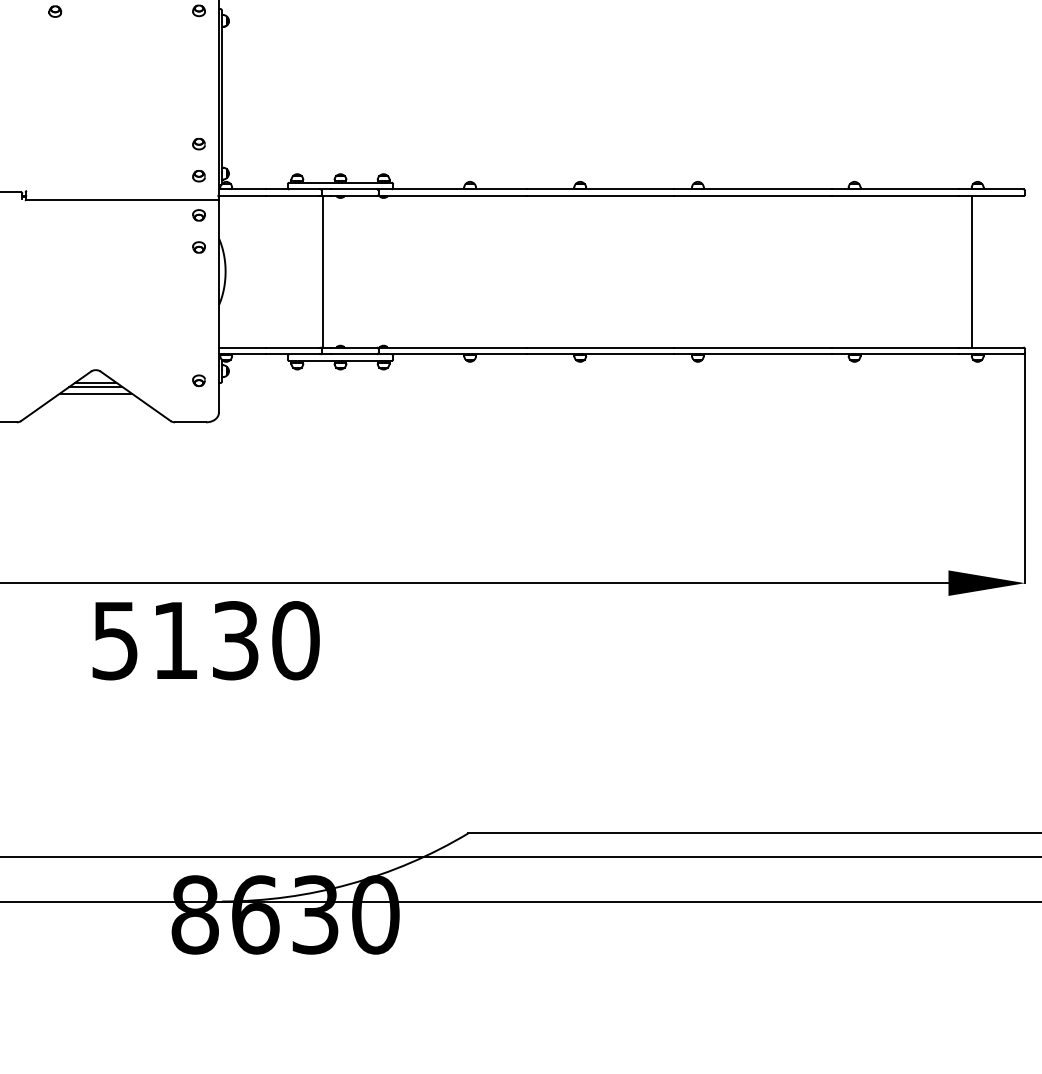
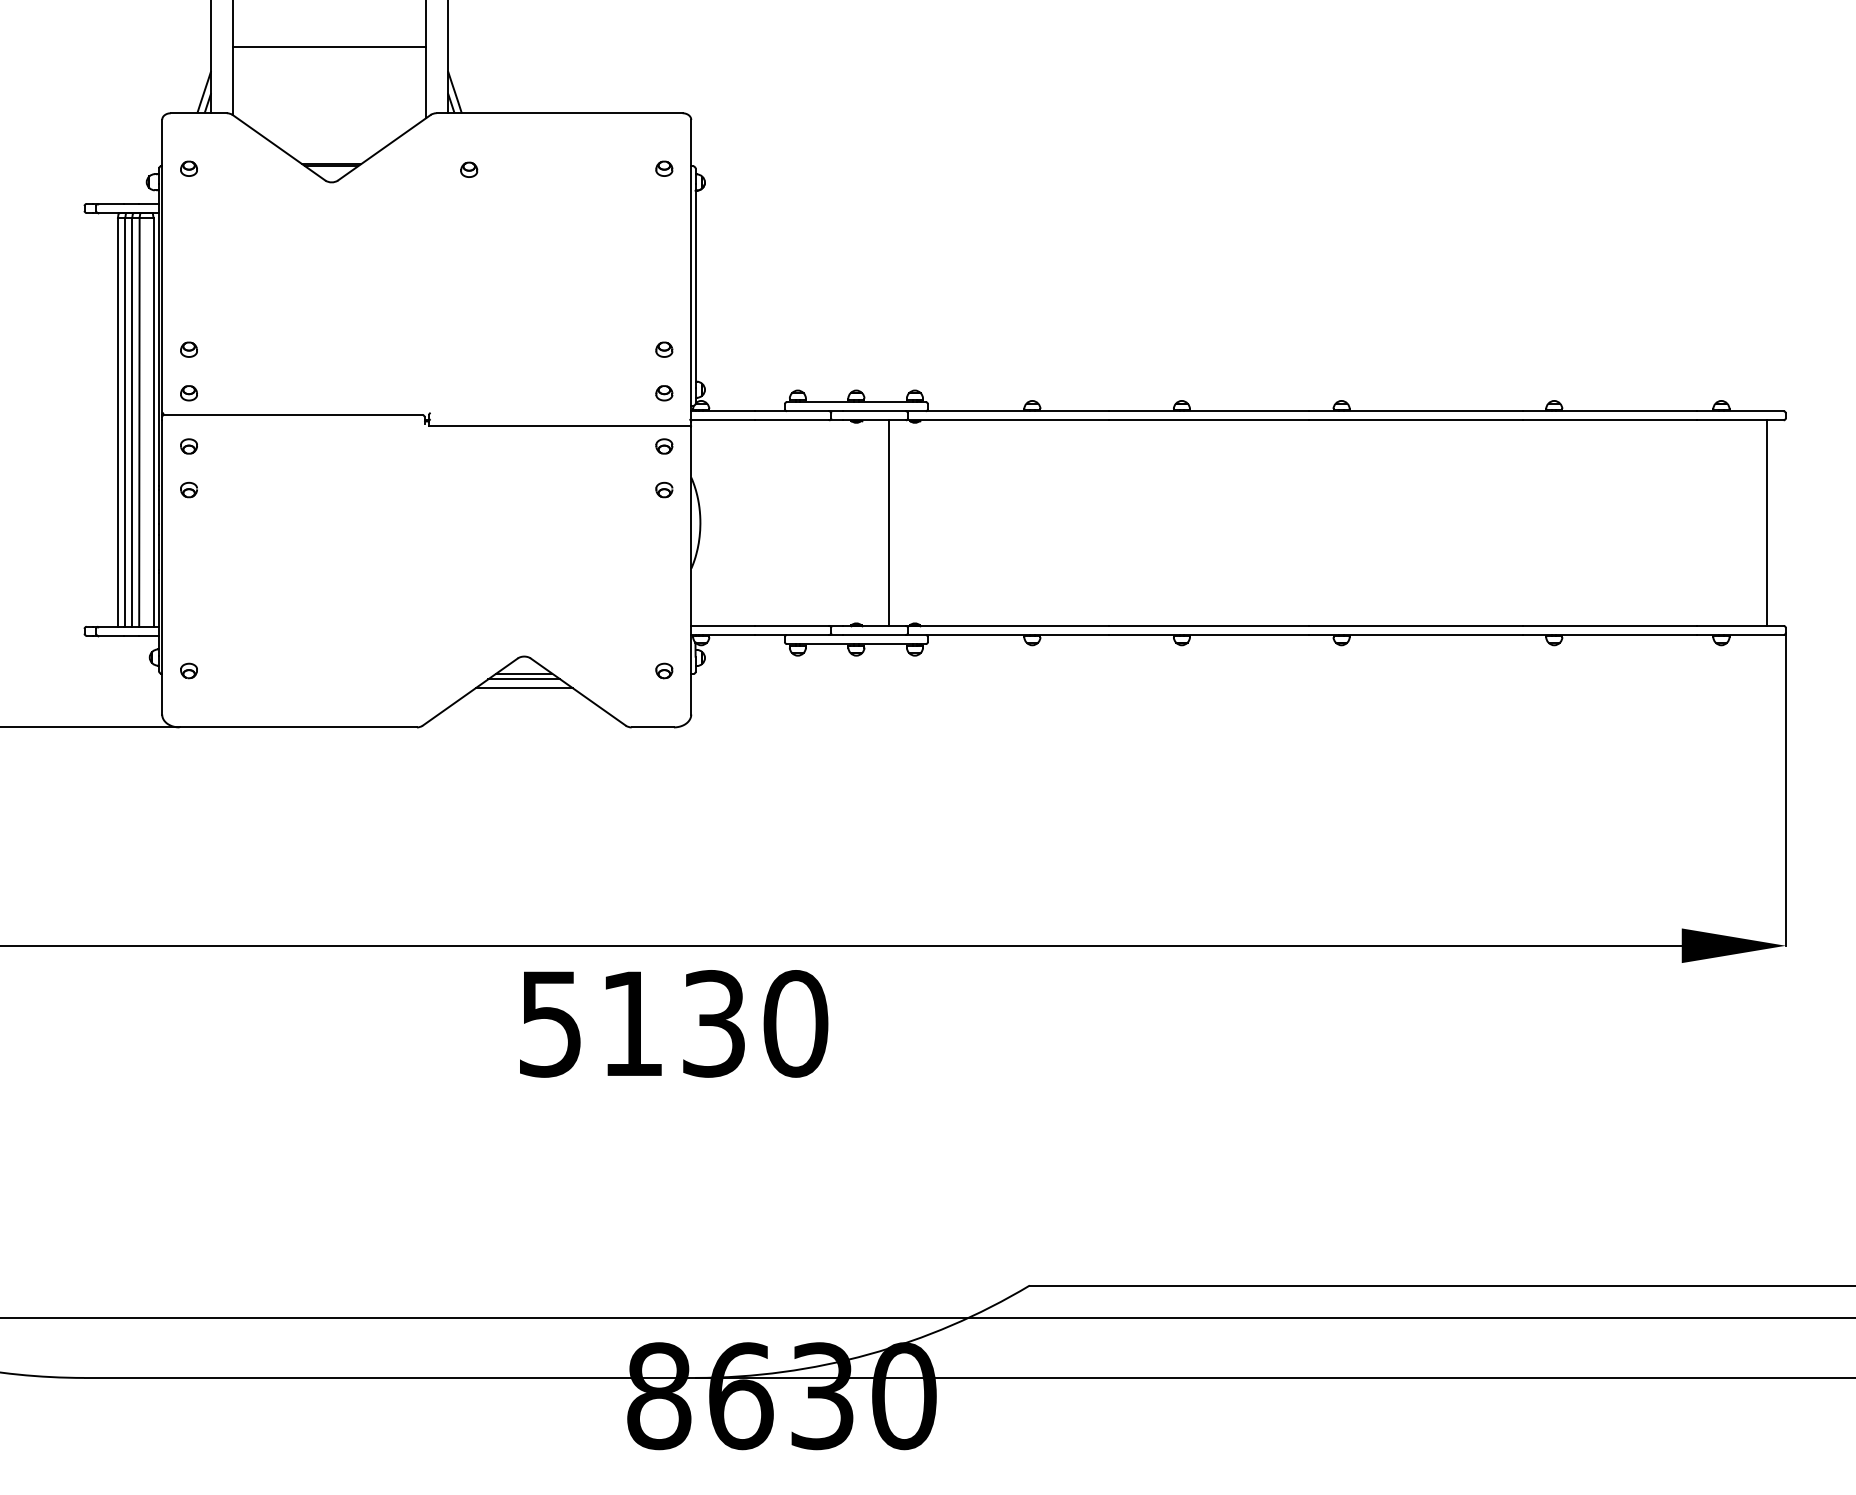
line: (322, 271) -> (889, 522), moved
line: (971, 271) -> (1766, 522), moved

